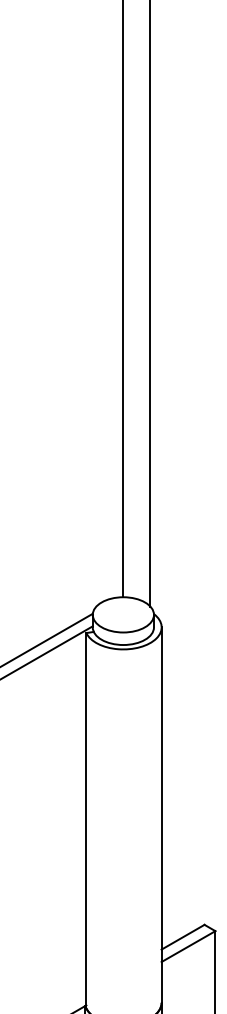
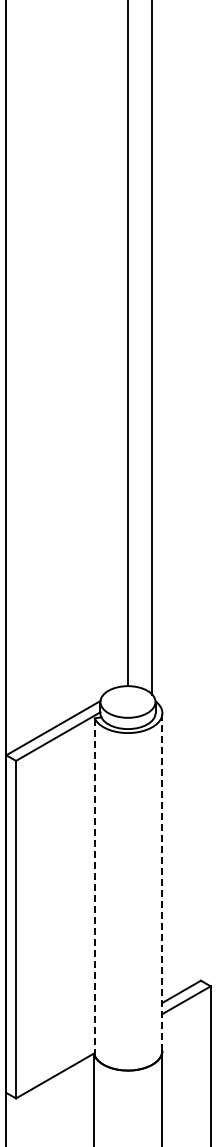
line: (161, 815) -> (162, 882), solid -> dashed
line: (86, 821) -> (94, 887), solid -> dashed

